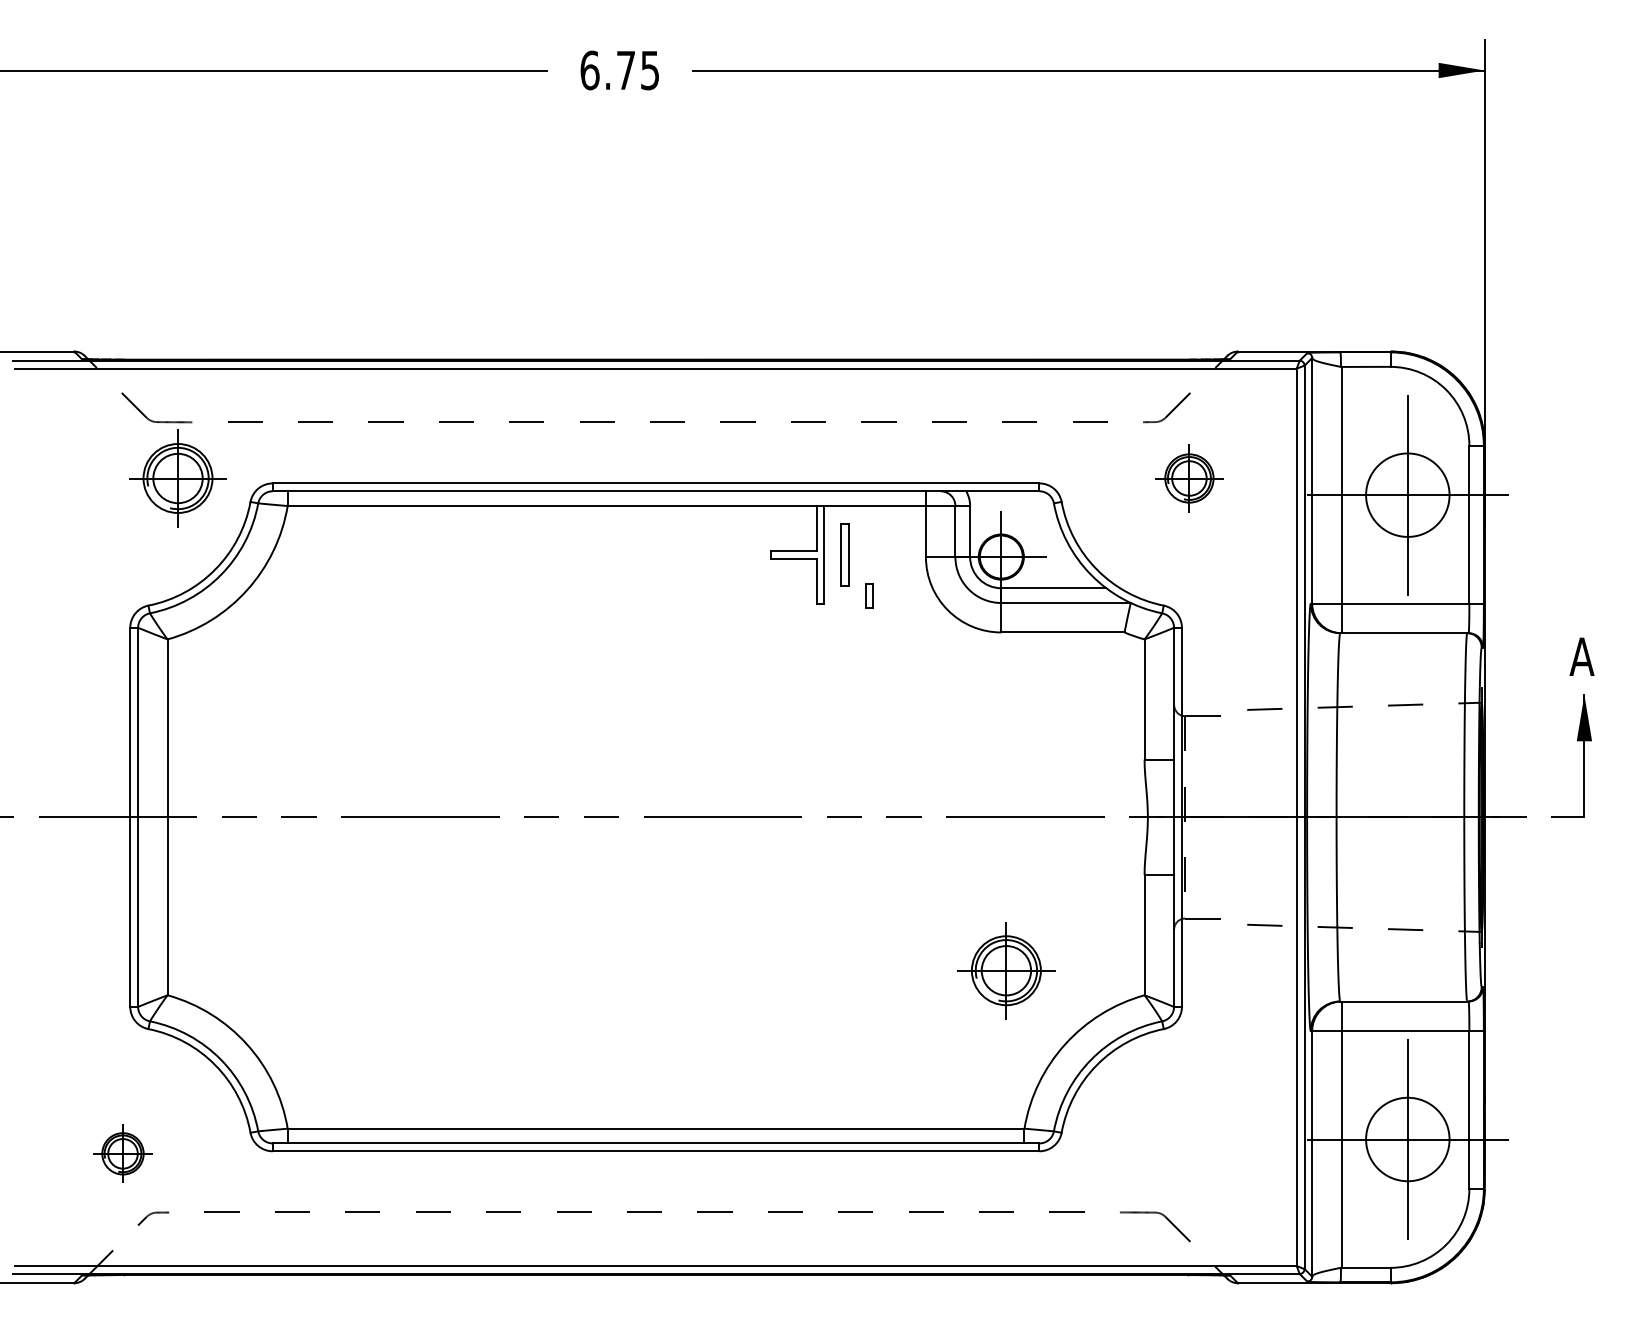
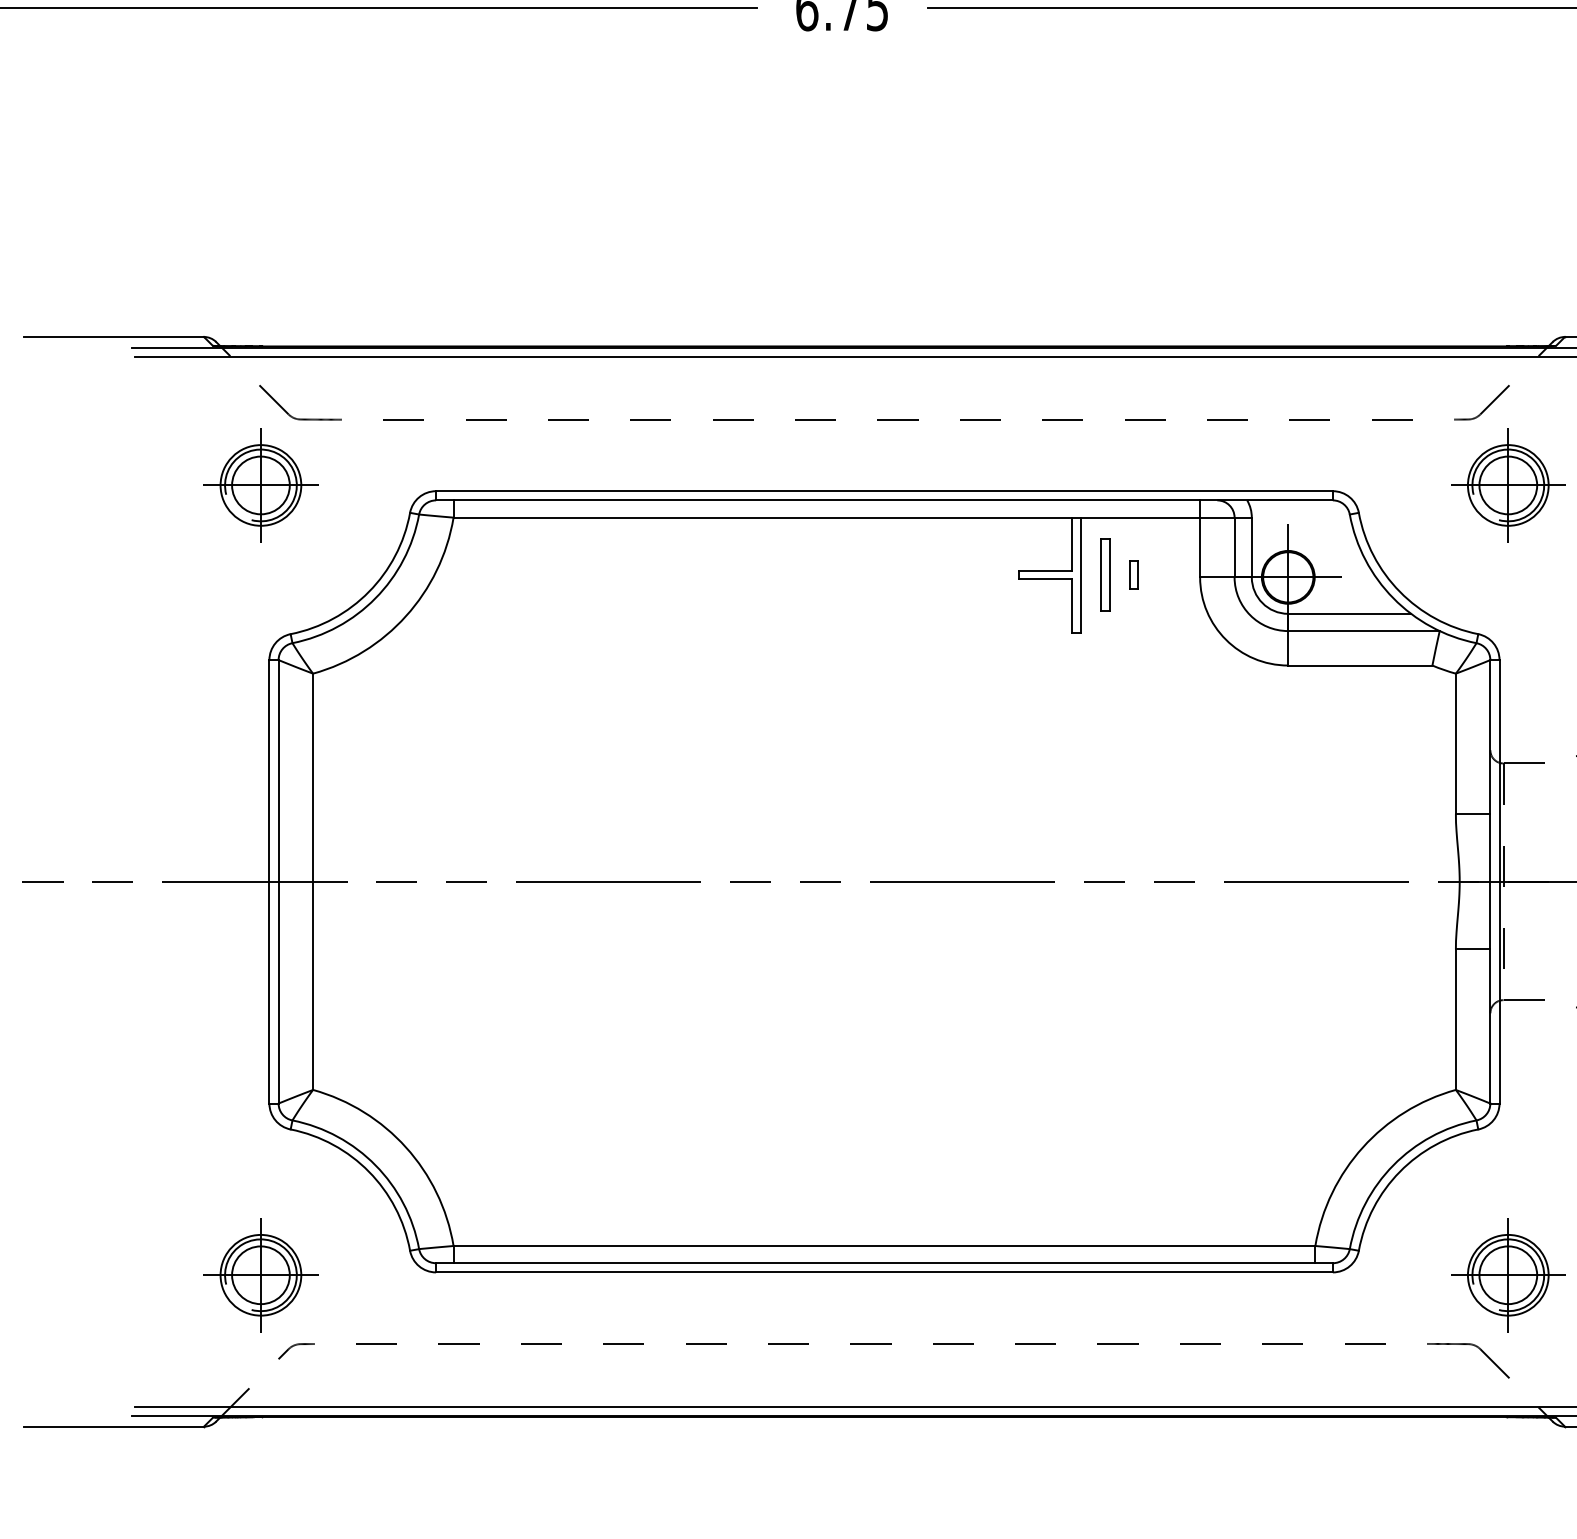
part: (177, 478) -> (260, 485), moved
part: (1189, 478) -> (1508, 485), size x1.43
part: (869, 595) -> (1134, 574), moved
part: (1006, 970) -> (1508, 1274), moved
part: (122, 1153) -> (260, 1274), size x1.67

